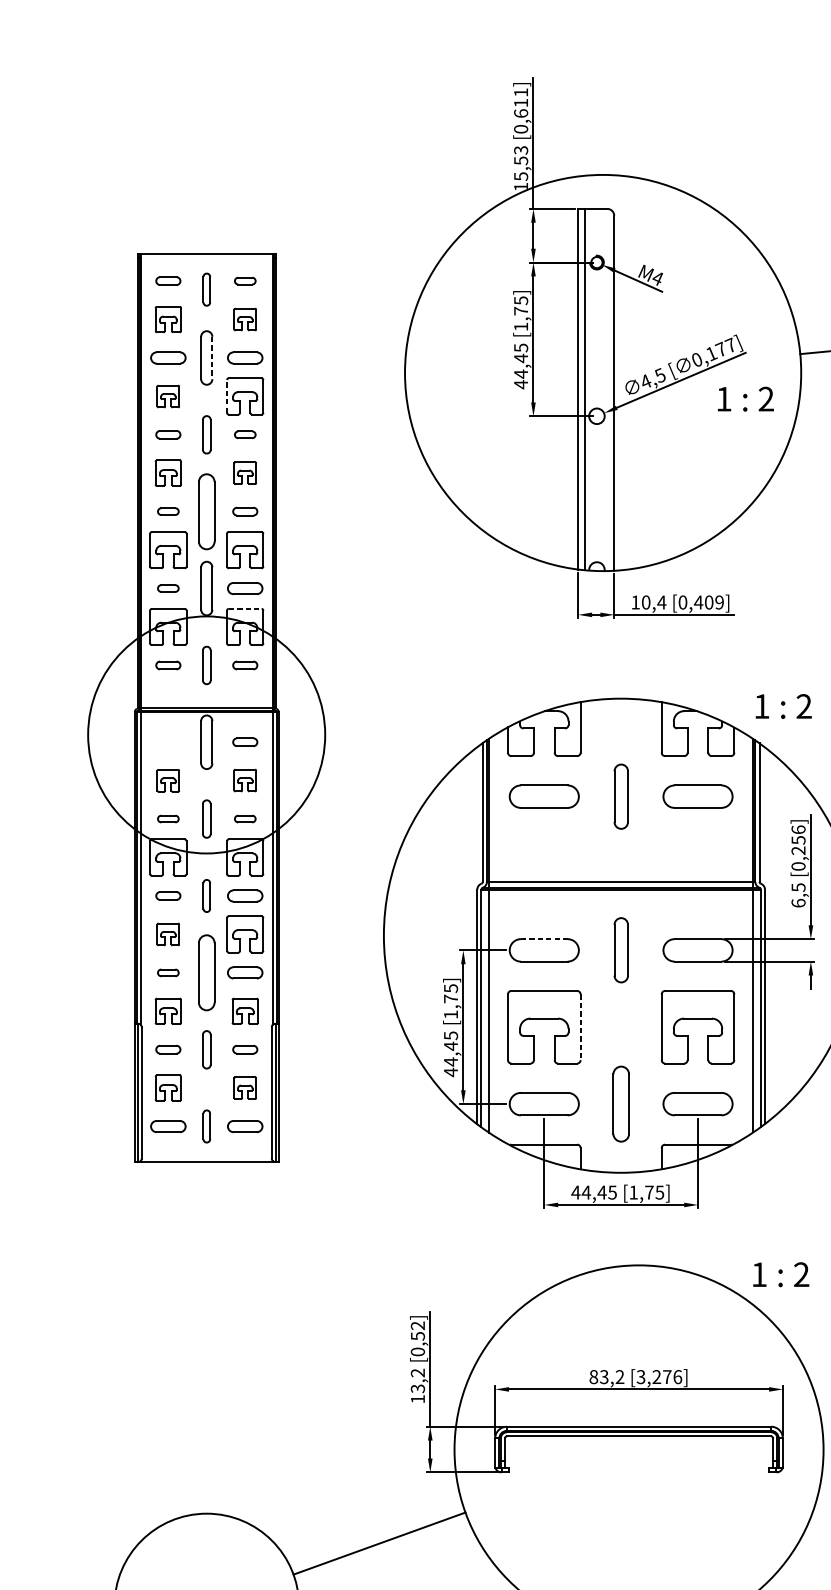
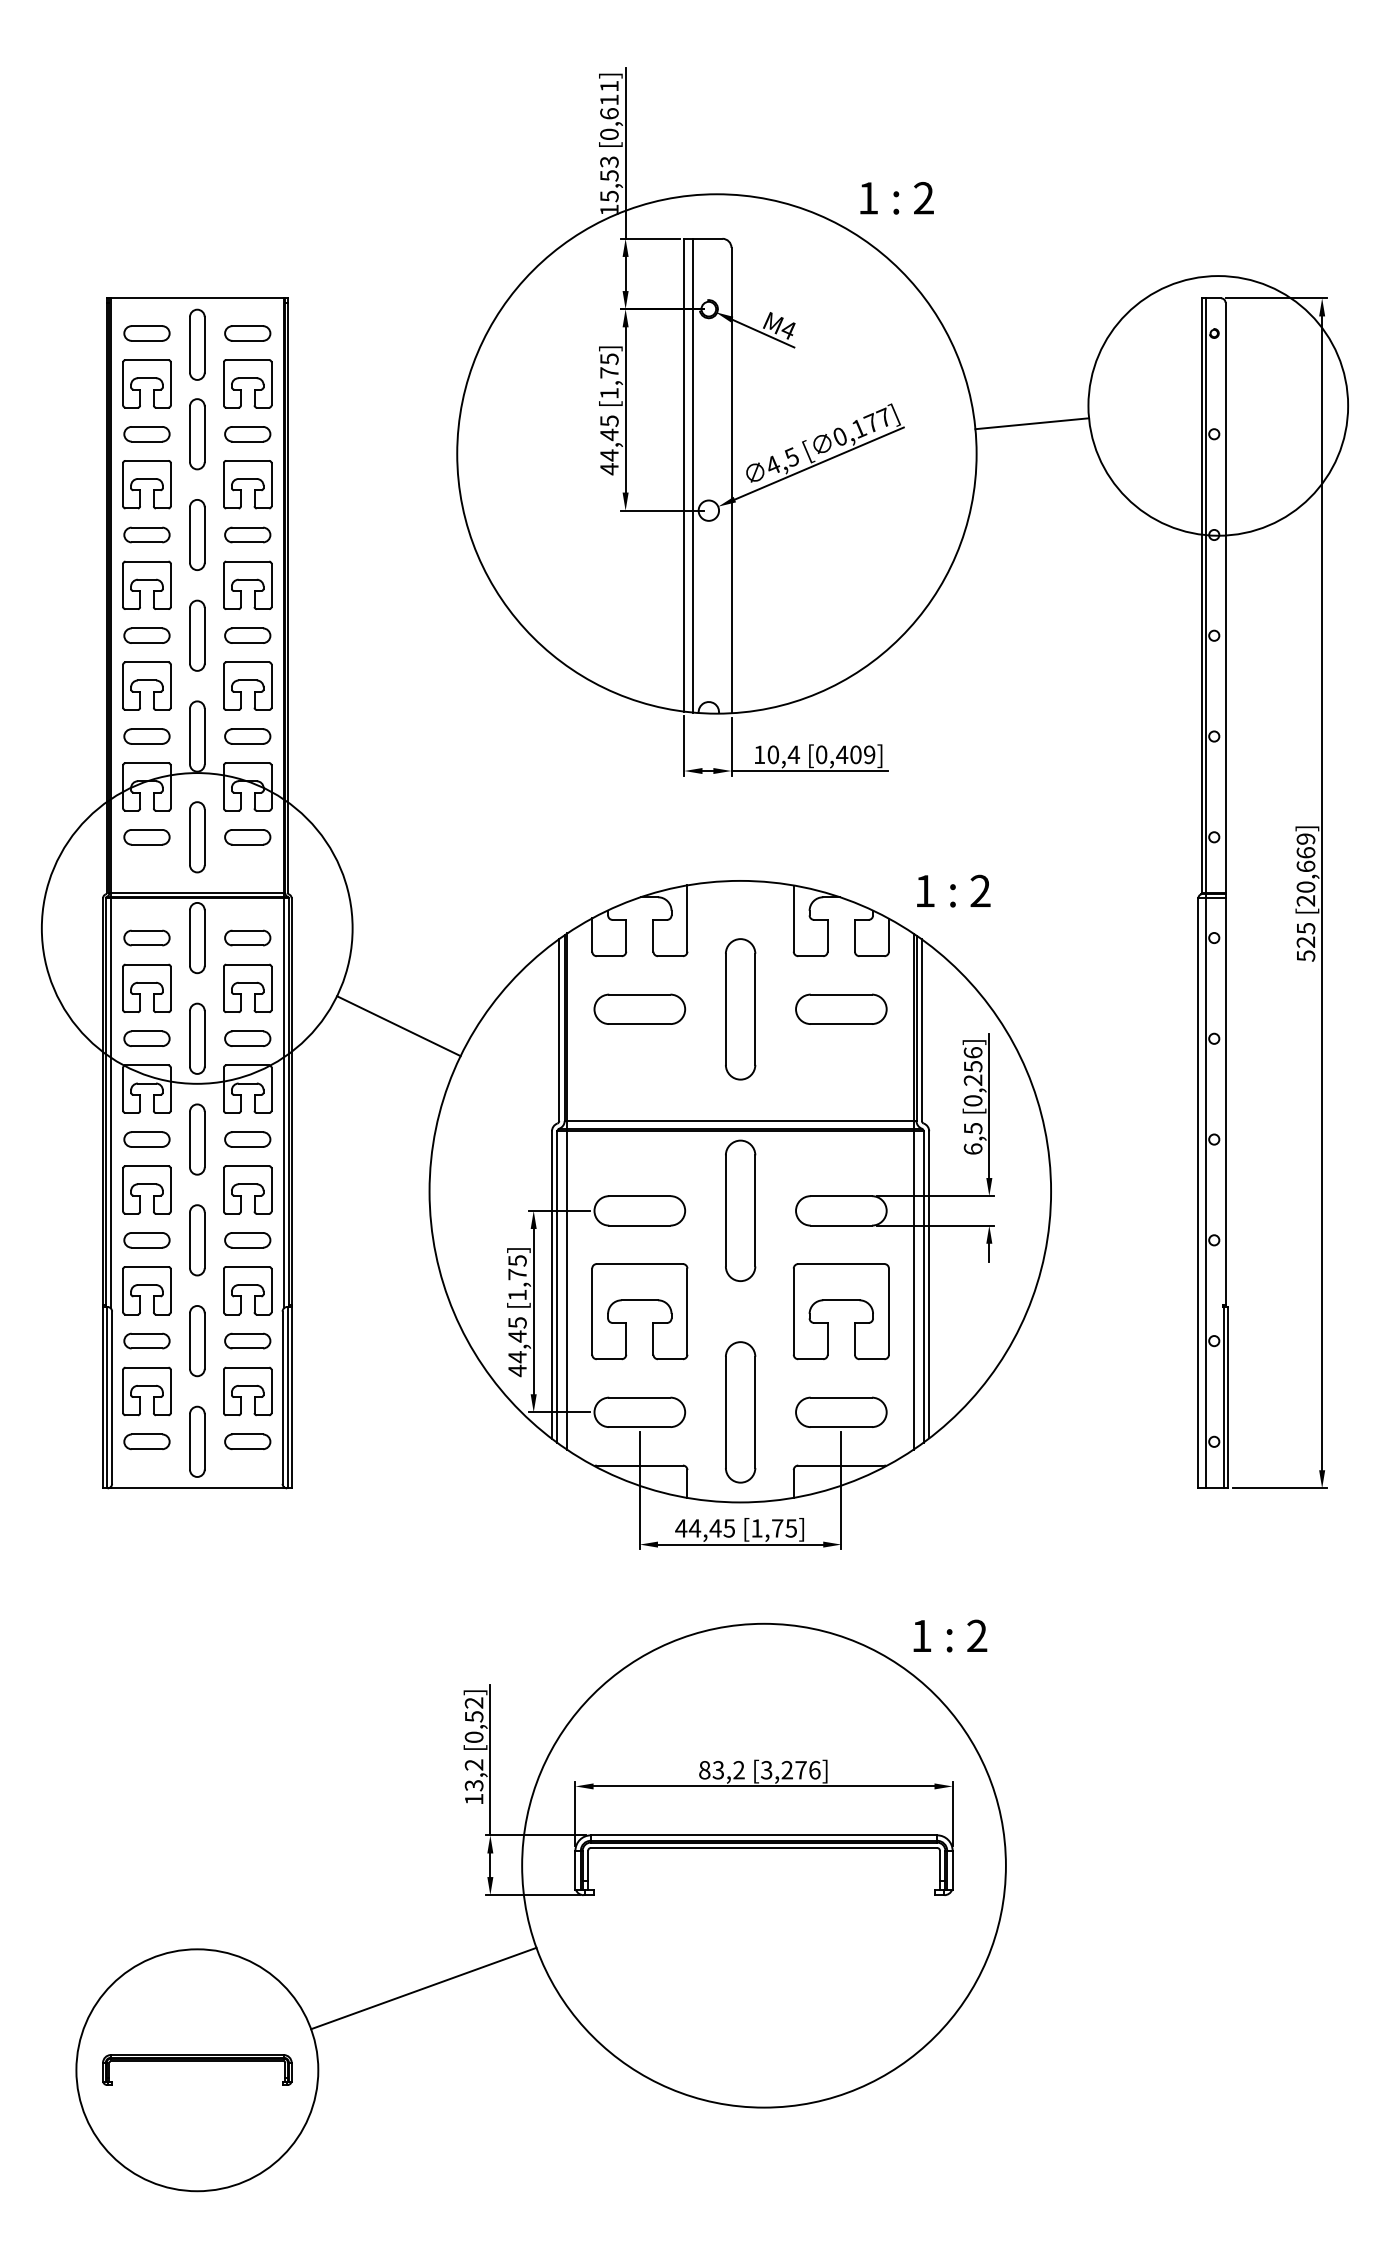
part: (167, 281) -> (146, 333), size x1.43
part: (245, 281) -> (247, 333), size x1.67
part: (206, 289) -> (197, 344), size x1.67
part: (167, 319) -> (146, 383), size x1.43
part: (245, 319) -> (247, 383), size x1.67
line: (212, 358) -> (204, 434), dashed -> solid
part: (167, 396) -> (146, 484), size x1.67
line: (226, 396) -> (223, 484), dashed -> solid
text: (745, 399) -> (896, 198), moved
part: (167, 434) -> (146, 534), size x1.43
part: (206, 434) -> (197, 534), size x1.43
part: (245, 434) -> (247, 534), size x1.67
part: (167, 472) -> (146, 584), size x1.43
part: (245, 472) -> (247, 584), size x1.67
part: (167, 511) -> (146, 635), size x1.67
part: (206, 511) -> (197, 635), size x0.71
part: (245, 511) -> (247, 635), size x1.43
part: (167, 588) -> (146, 736), size x1.67
line: (245, 609) -> (247, 763), dashed -> solid
part: (167, 665) -> (146, 837), size x1.43
part: (206, 665) -> (197, 837), size x1.43
part: (245, 665) -> (247, 837), size x1.43
part: (167, 741) -> (146, 937), added
part: (245, 741) -> (247, 937), size x1.43
part: (167, 780) -> (146, 988), size x1.67
part: (245, 780) -> (247, 987), size x1.67
part: (621, 796) -> (740, 1009), size x1.67
line: (360, 809) -> (398, 1026), added
part: (167, 818) -> (146, 1038), size x1.67
part: (206, 818) -> (197, 1038), size x1.43
part: (245, 818) -> (247, 1038), size x1.67
part: (167, 895) -> (146, 1139), size x1.43
part: (206, 895) -> (197, 1139), size x1.67
part: (167, 934) -> (146, 1189), size x1.67
line: (544, 939) -> (639, 1196), dashed -> solid
part: (621, 950) -> (740, 1210), size x1.67
part: (167, 972) -> (146, 1240), size x1.67
part: (206, 972) -> (197, 1240), size x0.71
part: (167, 1011) -> (146, 1290), size x1.43
part: (245, 1011) -> (247, 1290), size x1.43
line: (580, 1027) -> (687, 1312), dashed -> solid
part: (167, 1049) -> (146, 1340), size x1.43
part: (245, 1049) -> (247, 1340), size x1.43
part: (206, 1050) -> (197, 1341), size x1.43
part: (167, 1088) -> (146, 1391), size x1.43
part: (245, 1088) -> (247, 1391), size x1.67
part: (621, 1104) -> (740, 1412), size x1.43
part: (206, 1126) -> (197, 1441), size x1.67

